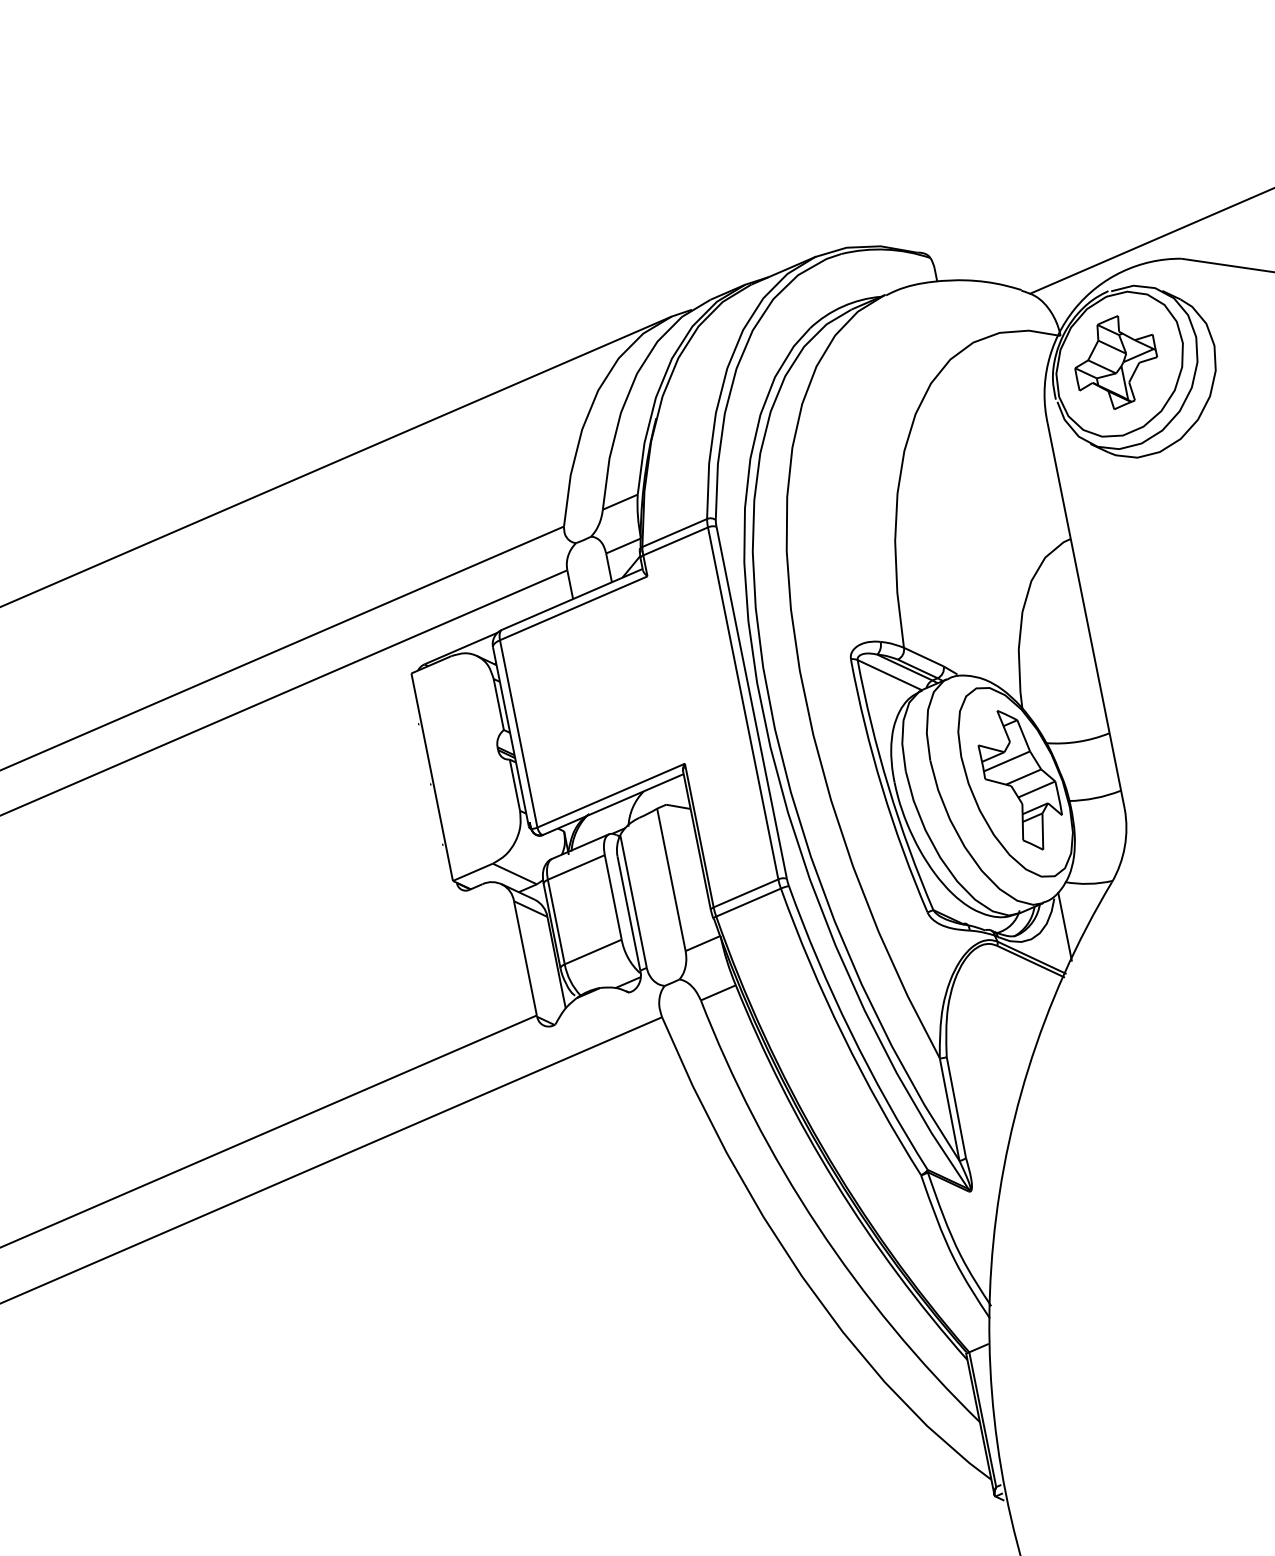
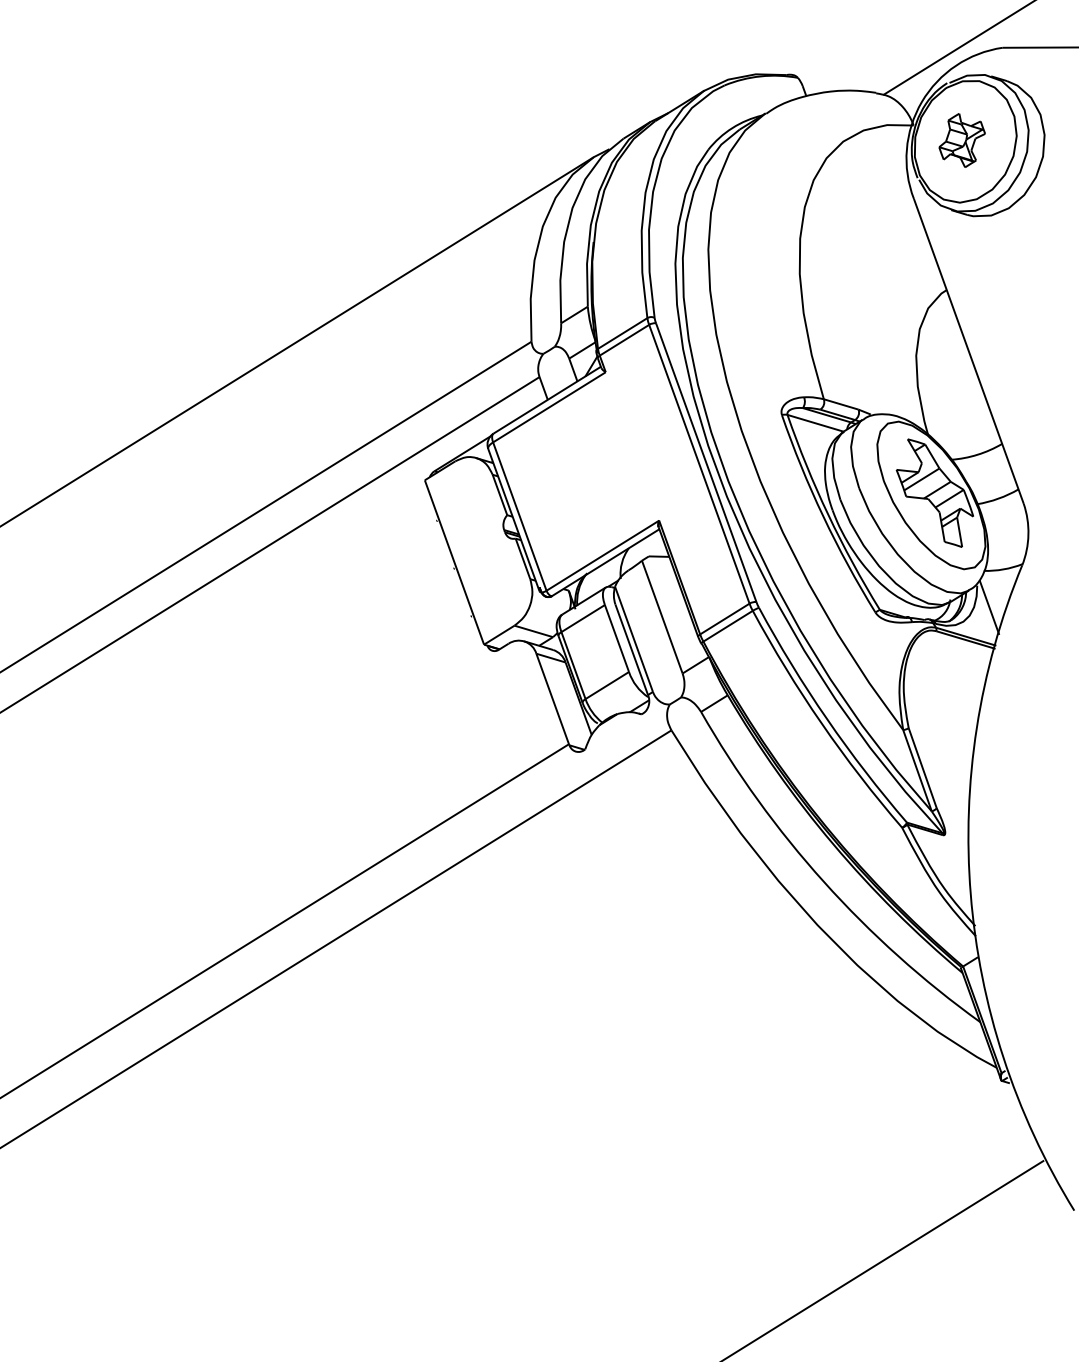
part: (1115, 362) -> (961, 140), size x0.7

